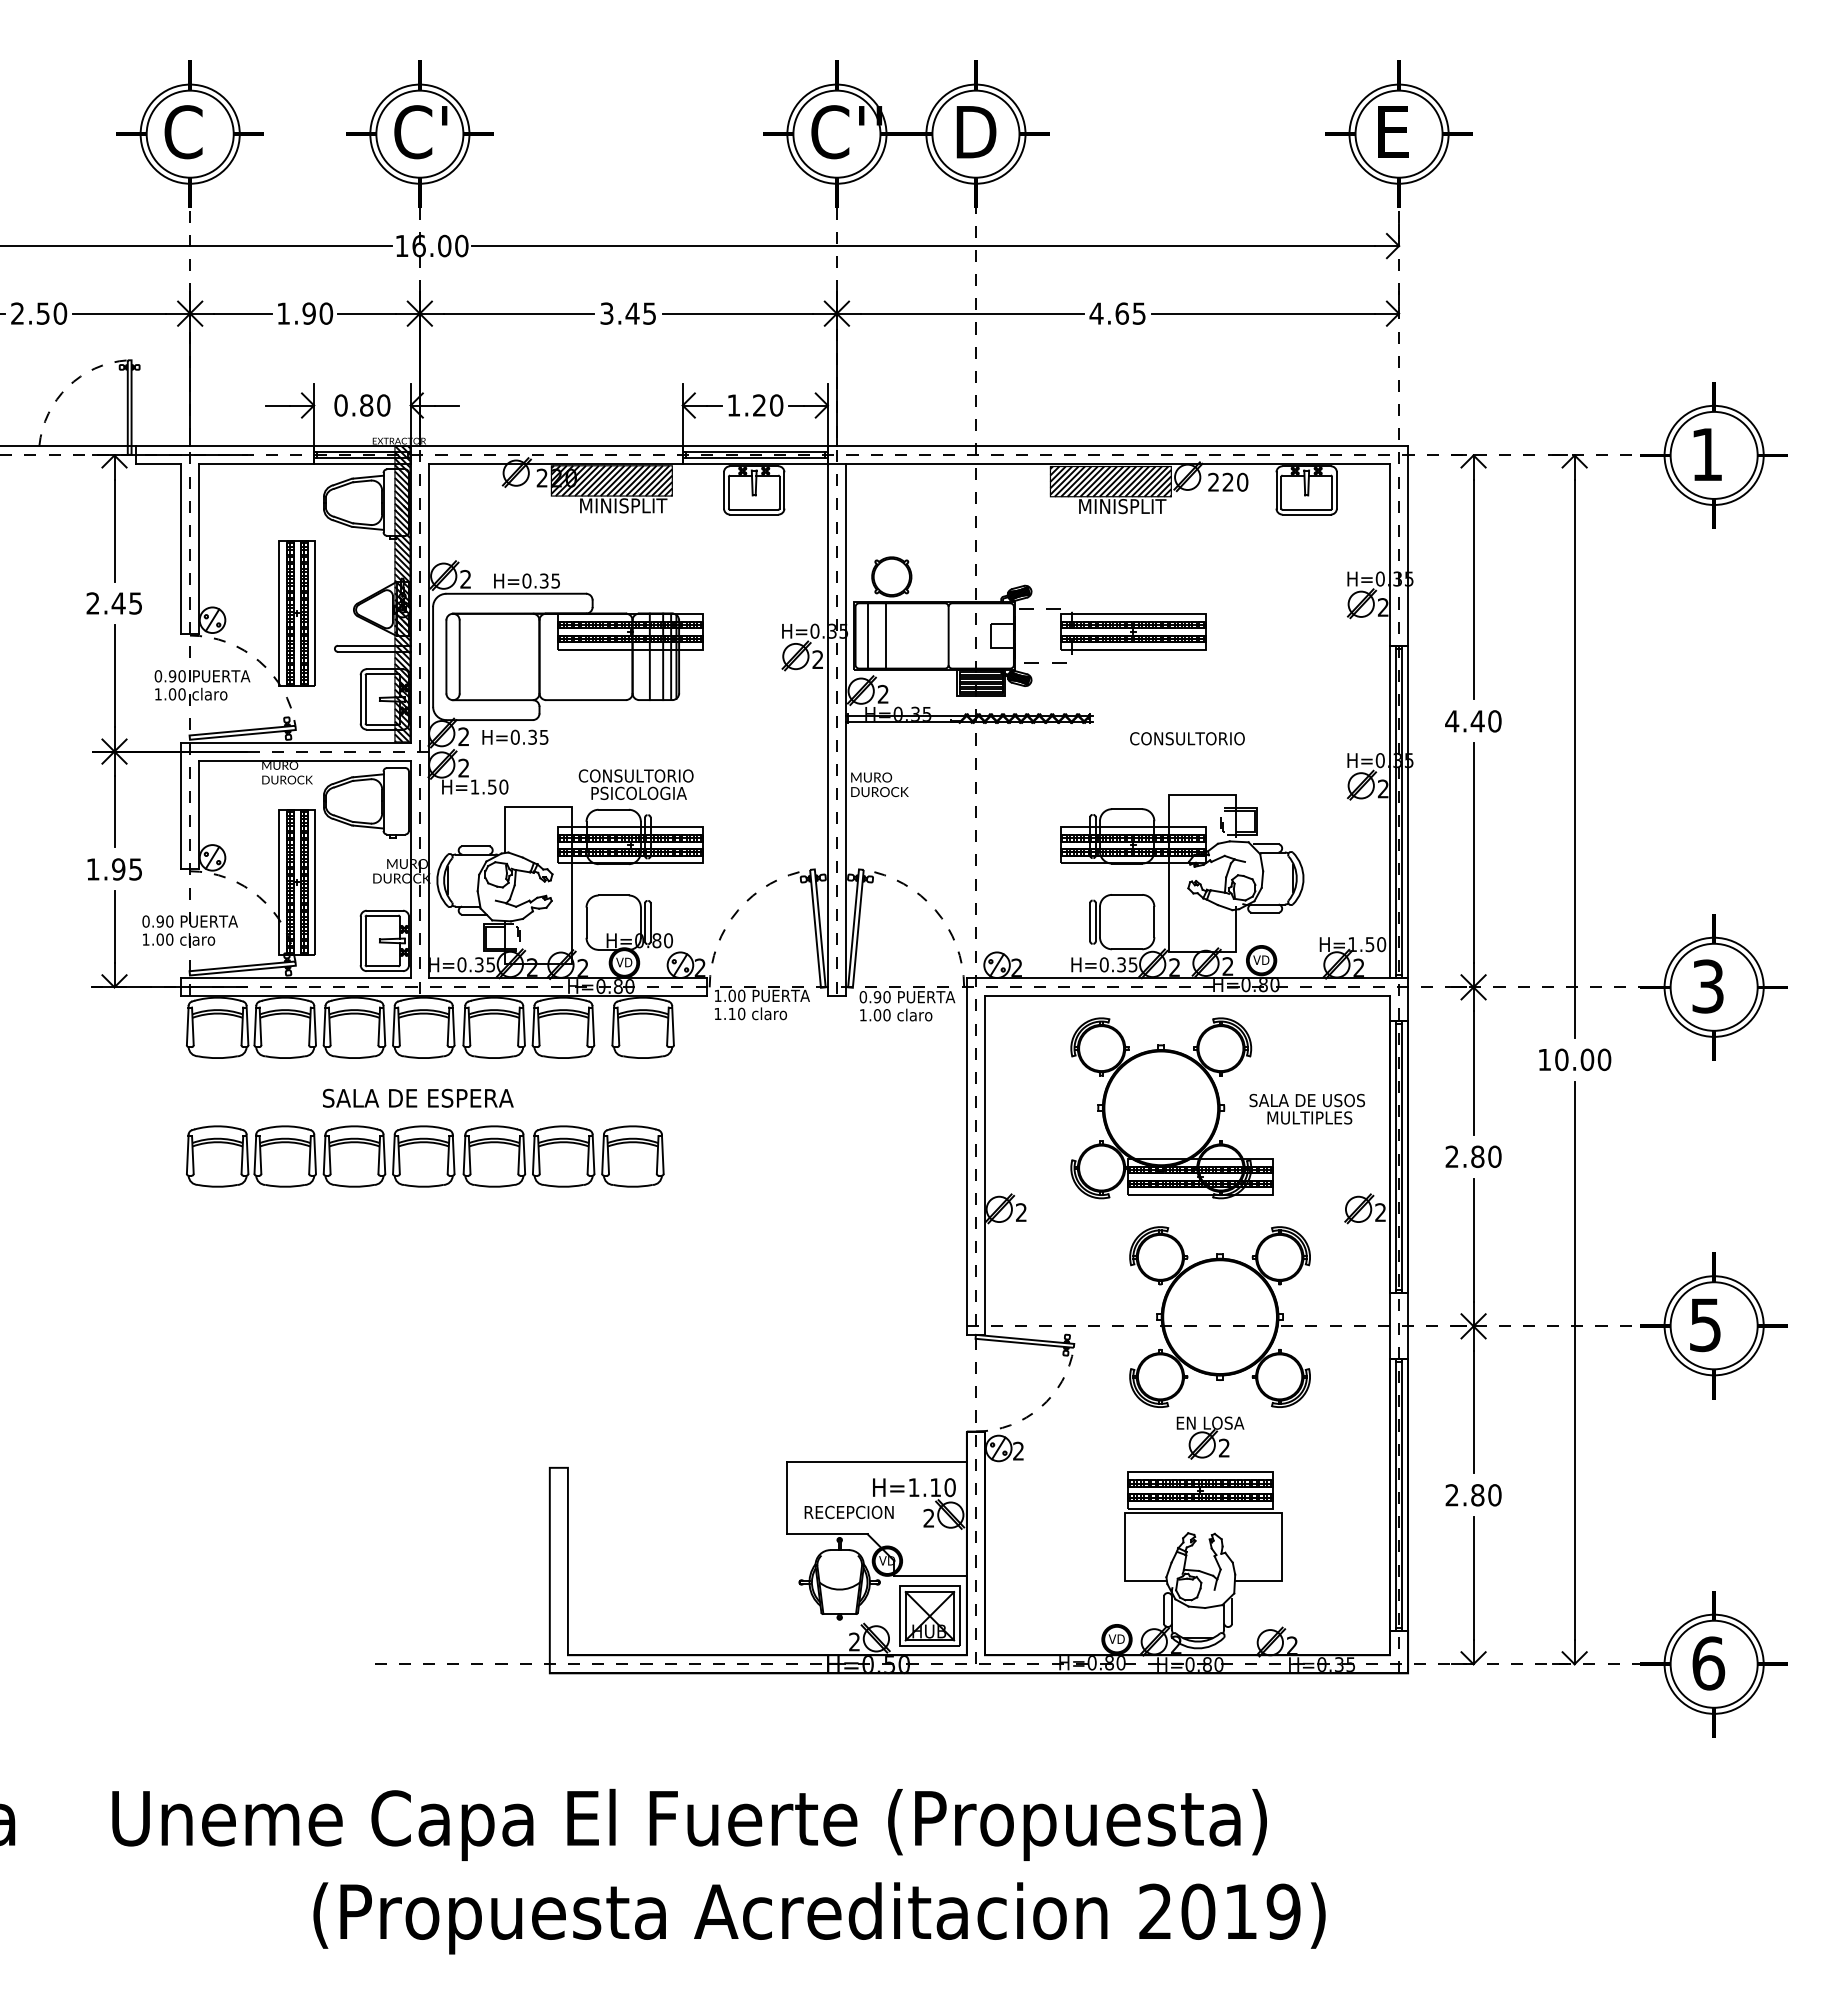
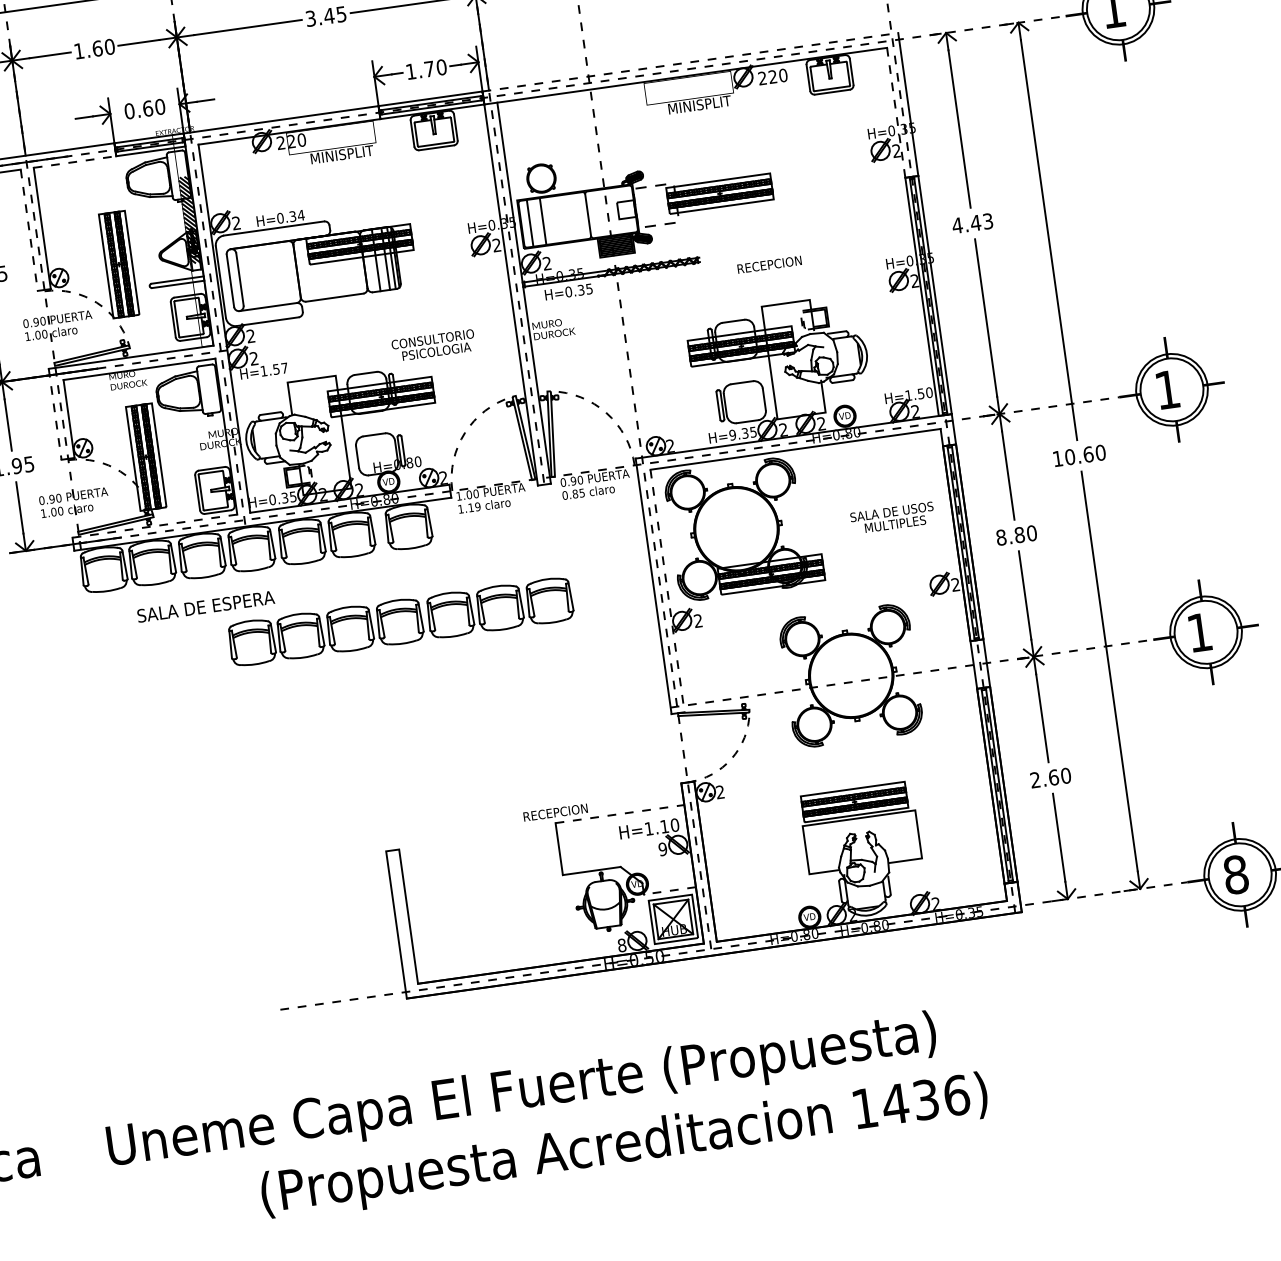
text: (309, 313) -> (97, 48), 1.90 -> 1.60
text: (366, 405) -> (147, 108), 0.80 -> 0.60
text: (759, 405) -> (429, 69), 1.20 -> 1.70
line: (1118, 446) -> (690, 62), solid -> dashed
line: (256, 464) -> (74, 162), solid -> dashed
hatch: (402, 478) -> (181, 157), removed
hatch: (611, 480) -> (330, 137), removed
hatch: (1110, 481) -> (688, 88), removed
line: (180, 549) -> (29, 230), solid -> dashed
line: (1389, 555) -> (895, 113), solid -> dashed
text: (555, 580) -> (300, 215), H=0.35 -> H=0.34
hatch: (402, 681) -> (201, 302), removed
text: (1494, 721) -> (987, 221), 4.40 -> 4.43
text: (515, 736) -> (568, 291), moved
text: (1187, 738) -> (769, 264), CONSULTORIO -> RECEPCION
text: (635, 784) -> (433, 345), moved
text: (503, 786) -> (284, 367), H=1.50 -> H=1.57
line: (180, 806) -> (54, 414), solid -> dashed
text: (1103, 964) -> (732, 434), H=0.35 -> H=9.35
line: (295, 978) -> (154, 526), solid -> dashed
text: (1707, 986) -> (1167, 389), 3 -> 1
text: (741, 1014) -> (477, 507), 1.10 -> 1.19
text: (874, 1015) -> (573, 494), 1.00 -> 0.85
text: (1587, 1059) -> (1088, 454), 10.00 -> 10.60
text: (418, 1097) -> (206, 606), moved
part: (1171, 1108) -> (743, 528), moved
part: (425, 1156) -> (401, 621), moved
text: (1451, 1156) -> (1000, 537), 2.80 -> 8.80
line: (985, 1166) -> (667, 591), solid -> dashed
text: (1705, 1325) -> (1199, 633), 5 -> 1
part: (1210, 1437) -> (856, 763), removed
line: (877, 1461) -> (620, 813), solid -> dashed
text: (1477, 1495) -> (1053, 777), 2.80 -> 2.60
text: (848, 1512) -> (555, 812), moved
text: (928, 1518) -> (662, 849), 2 -> 9
line: (930, 1576) -> (669, 890), solid -> dashed
text: (854, 1641) -> (621, 945), 2 -> 8
text: (1708, 1663) -> (1236, 874), 6 -> 8
text: (1219, 1911) -> (910, 1101), 2019) -> 1436)

